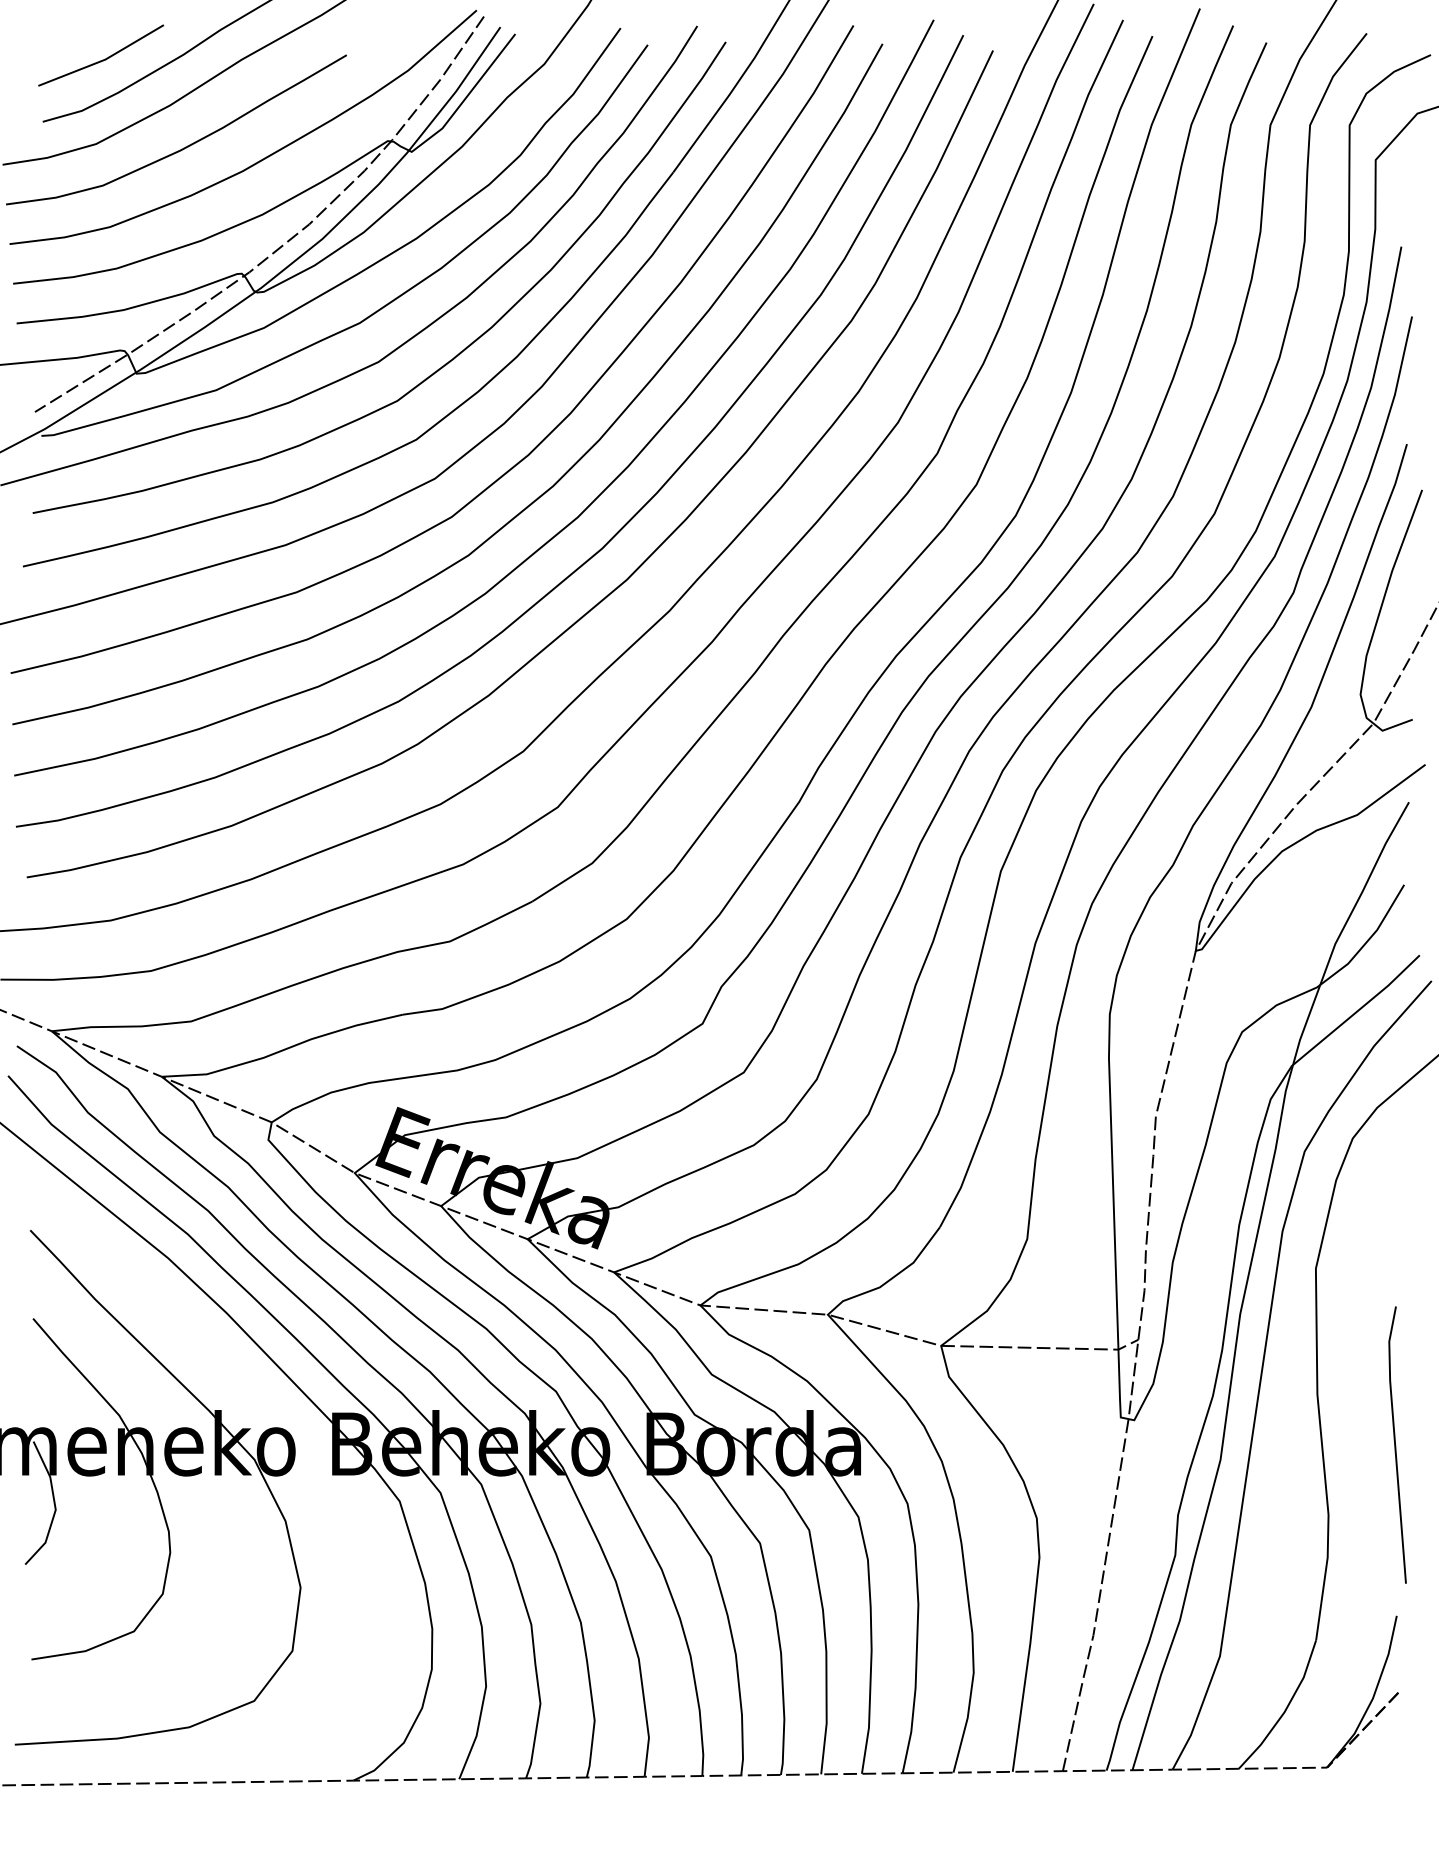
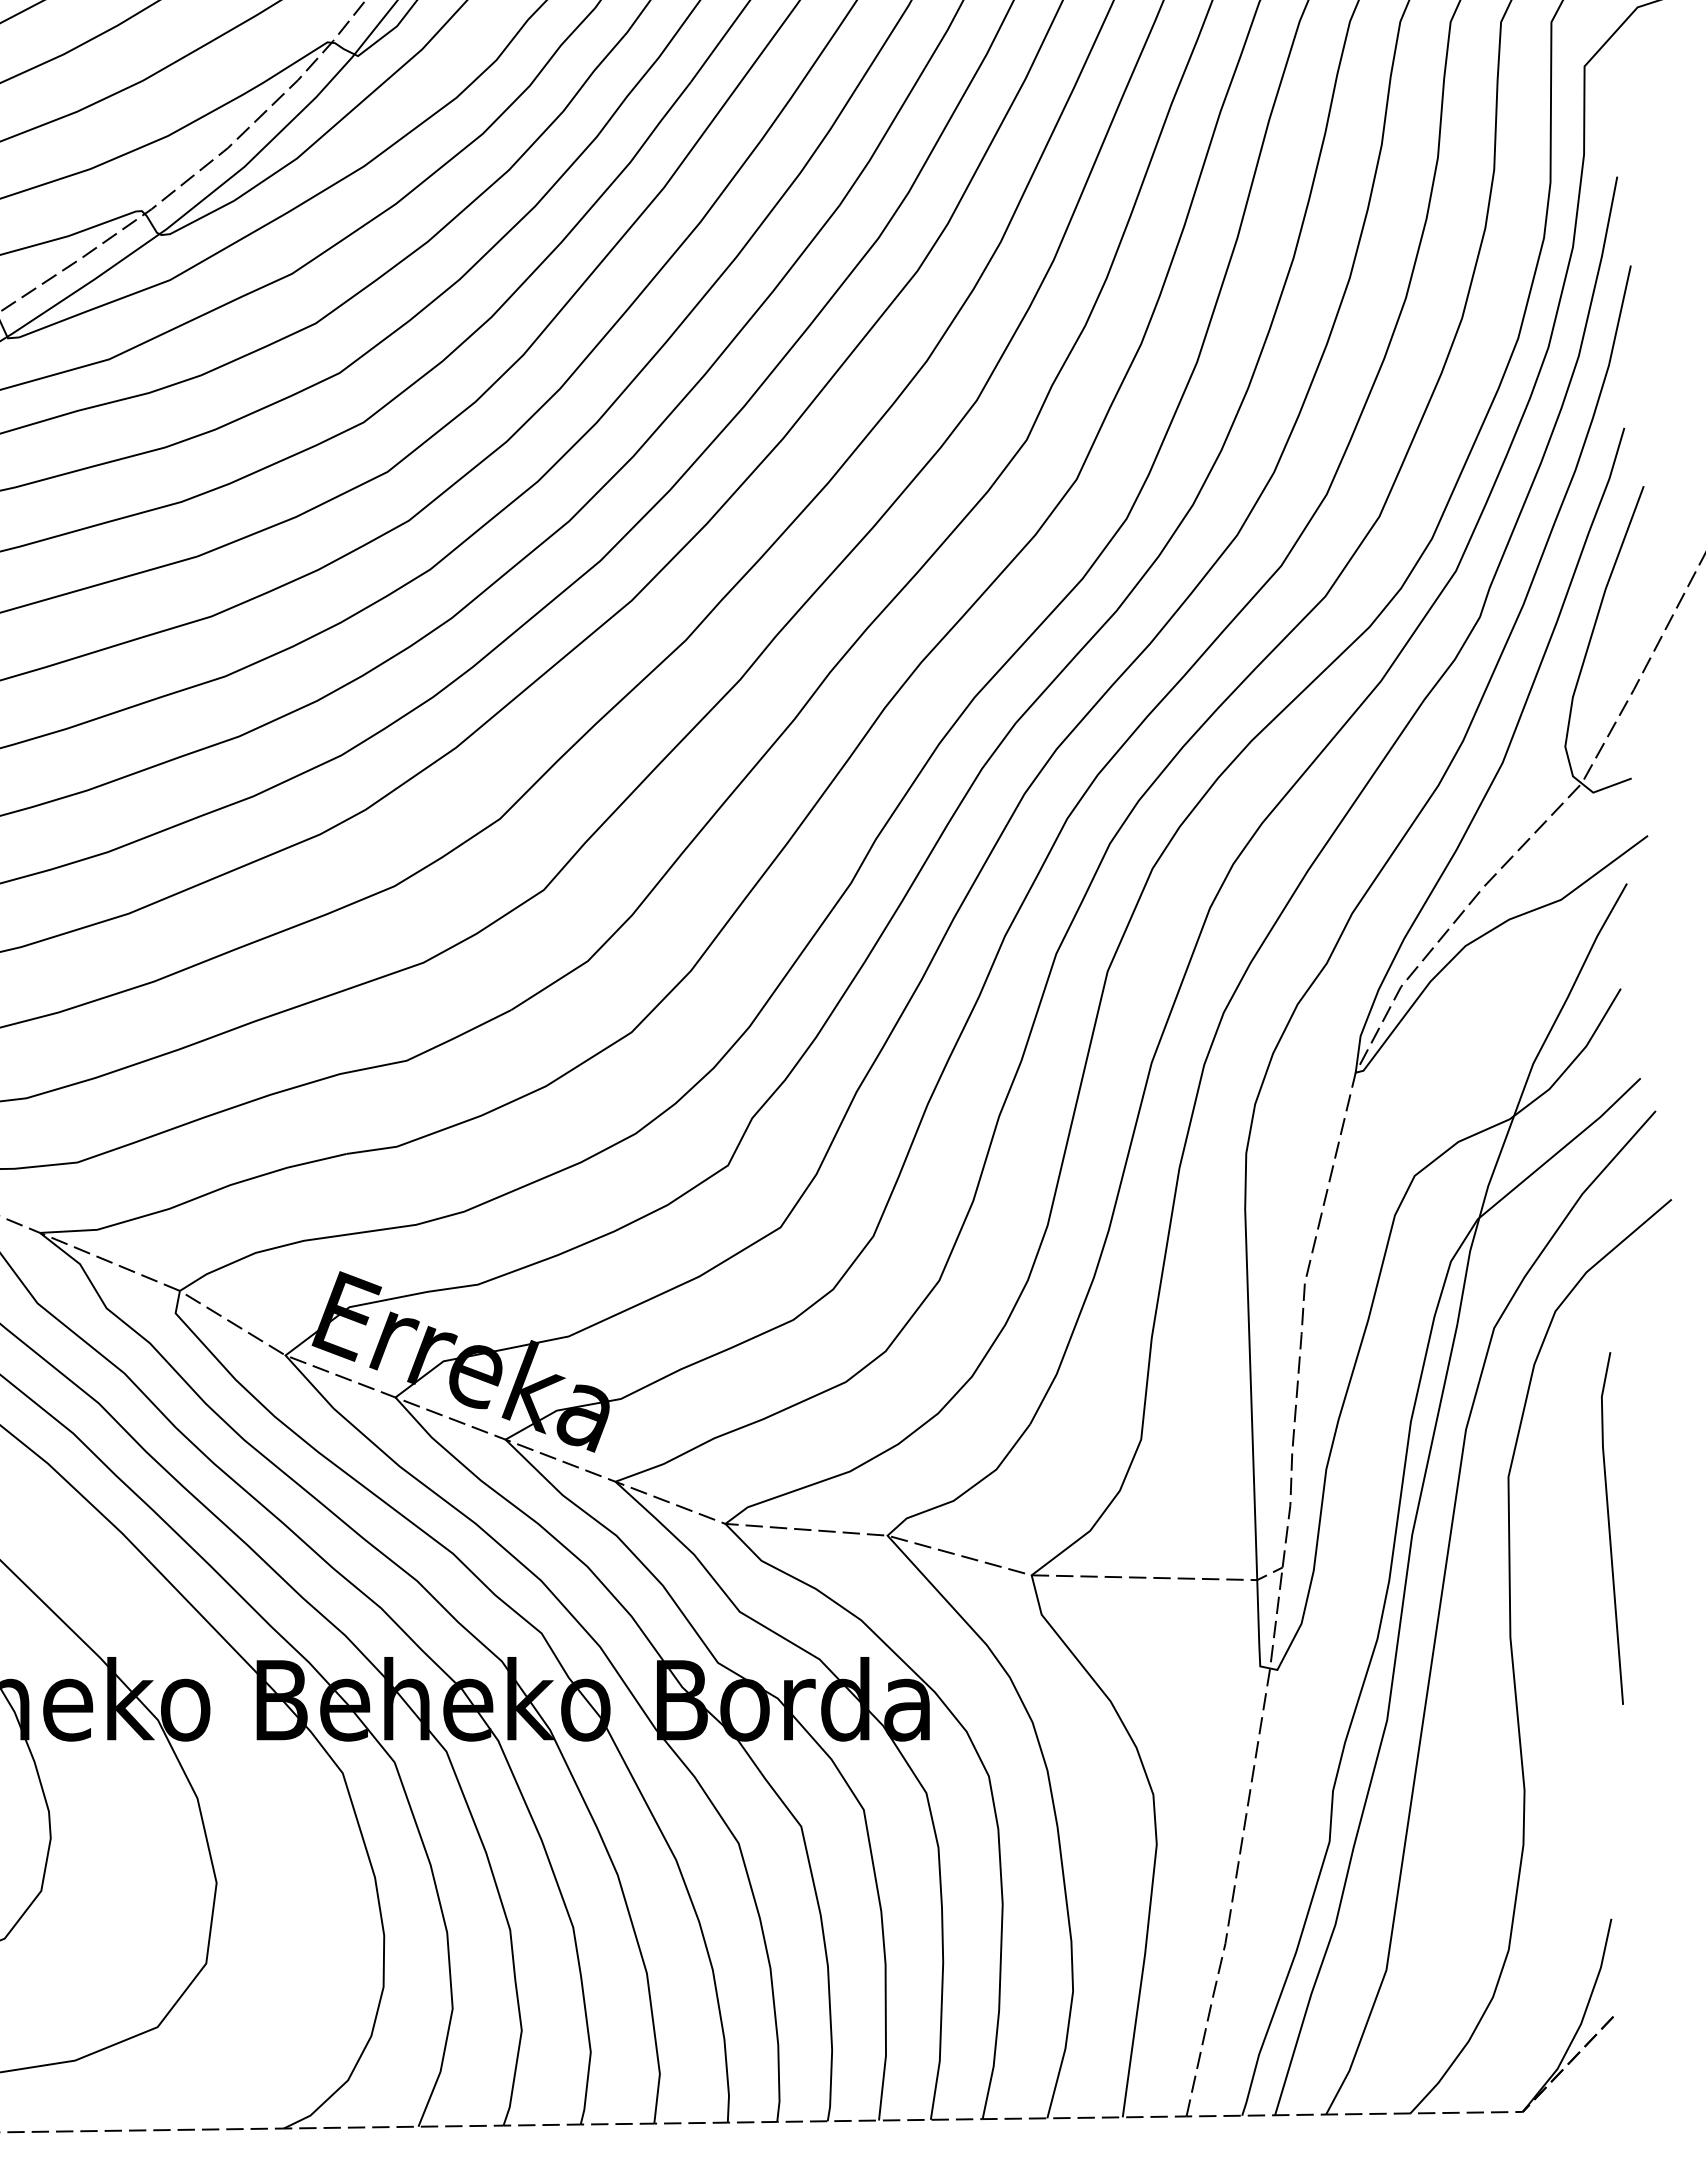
line: (1396, 1445) -> (1611, 1529), moved

